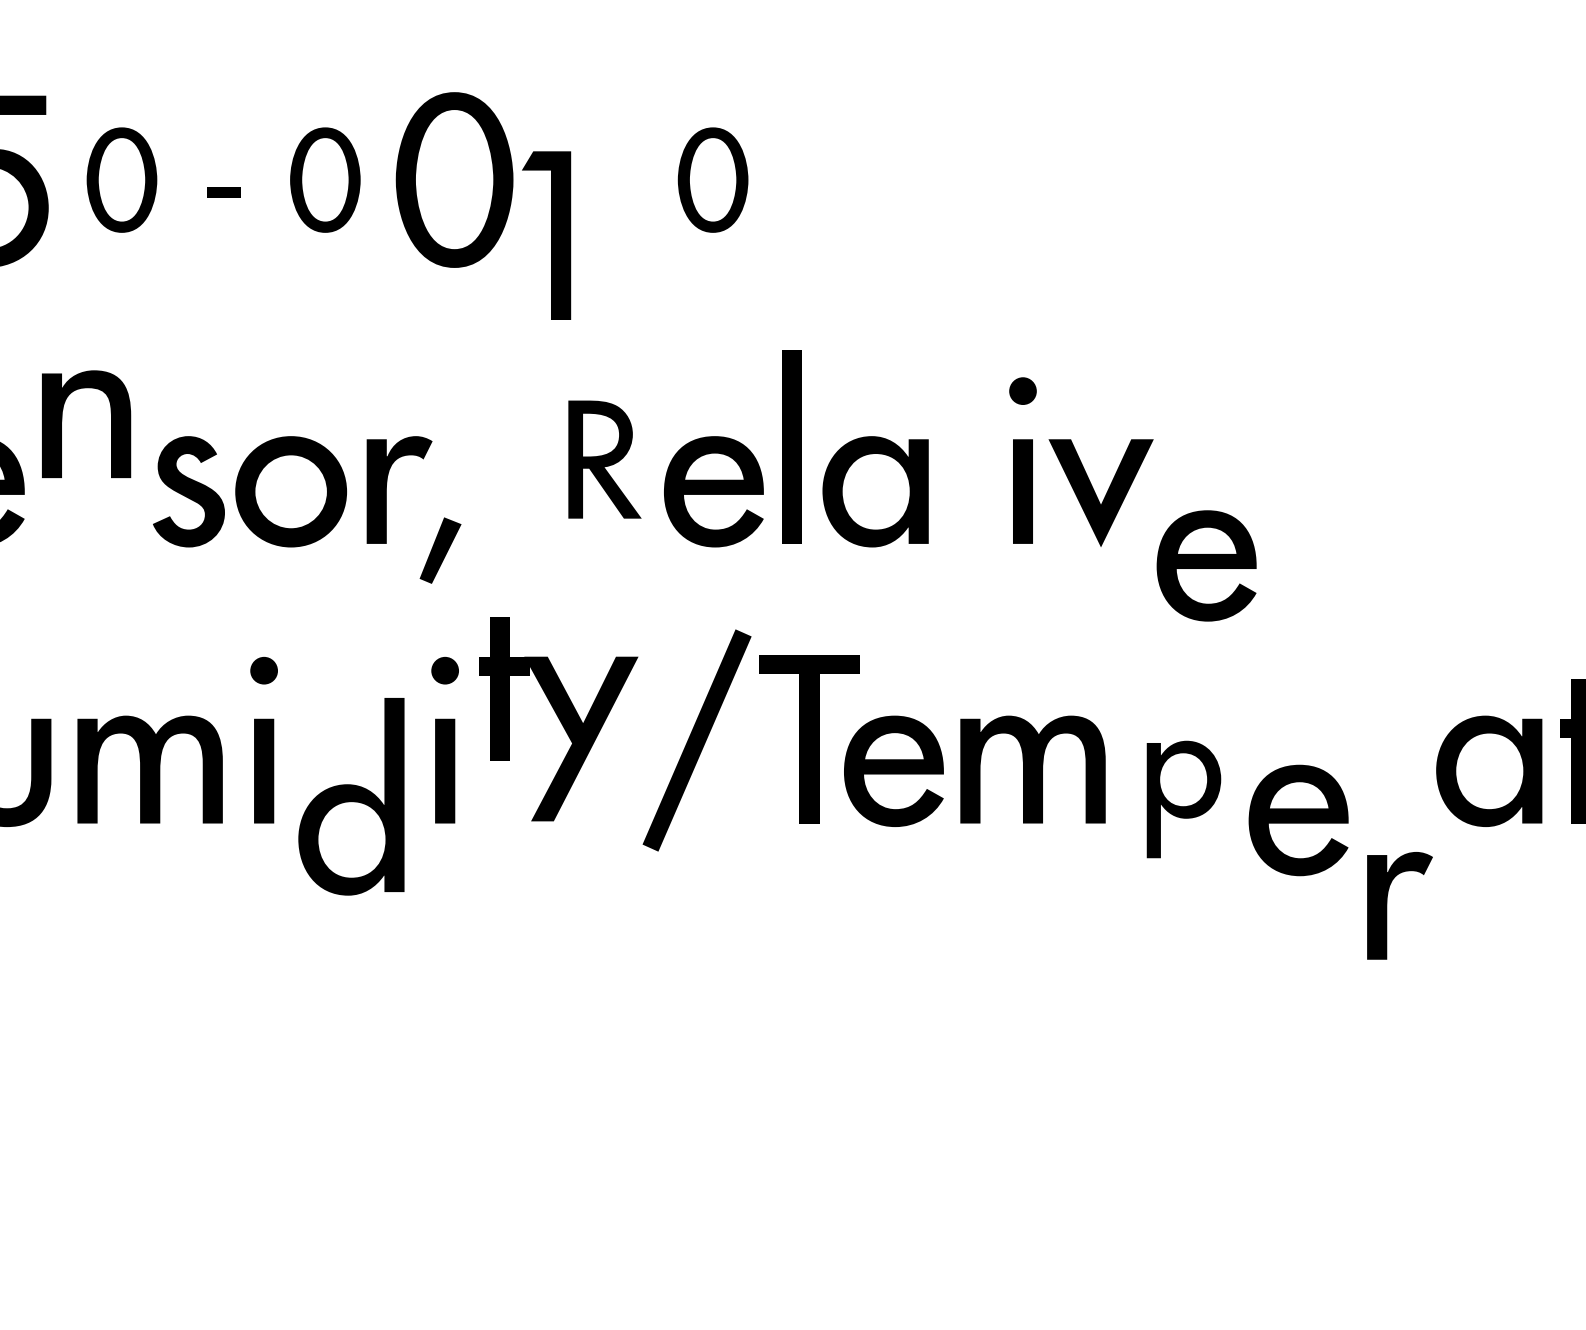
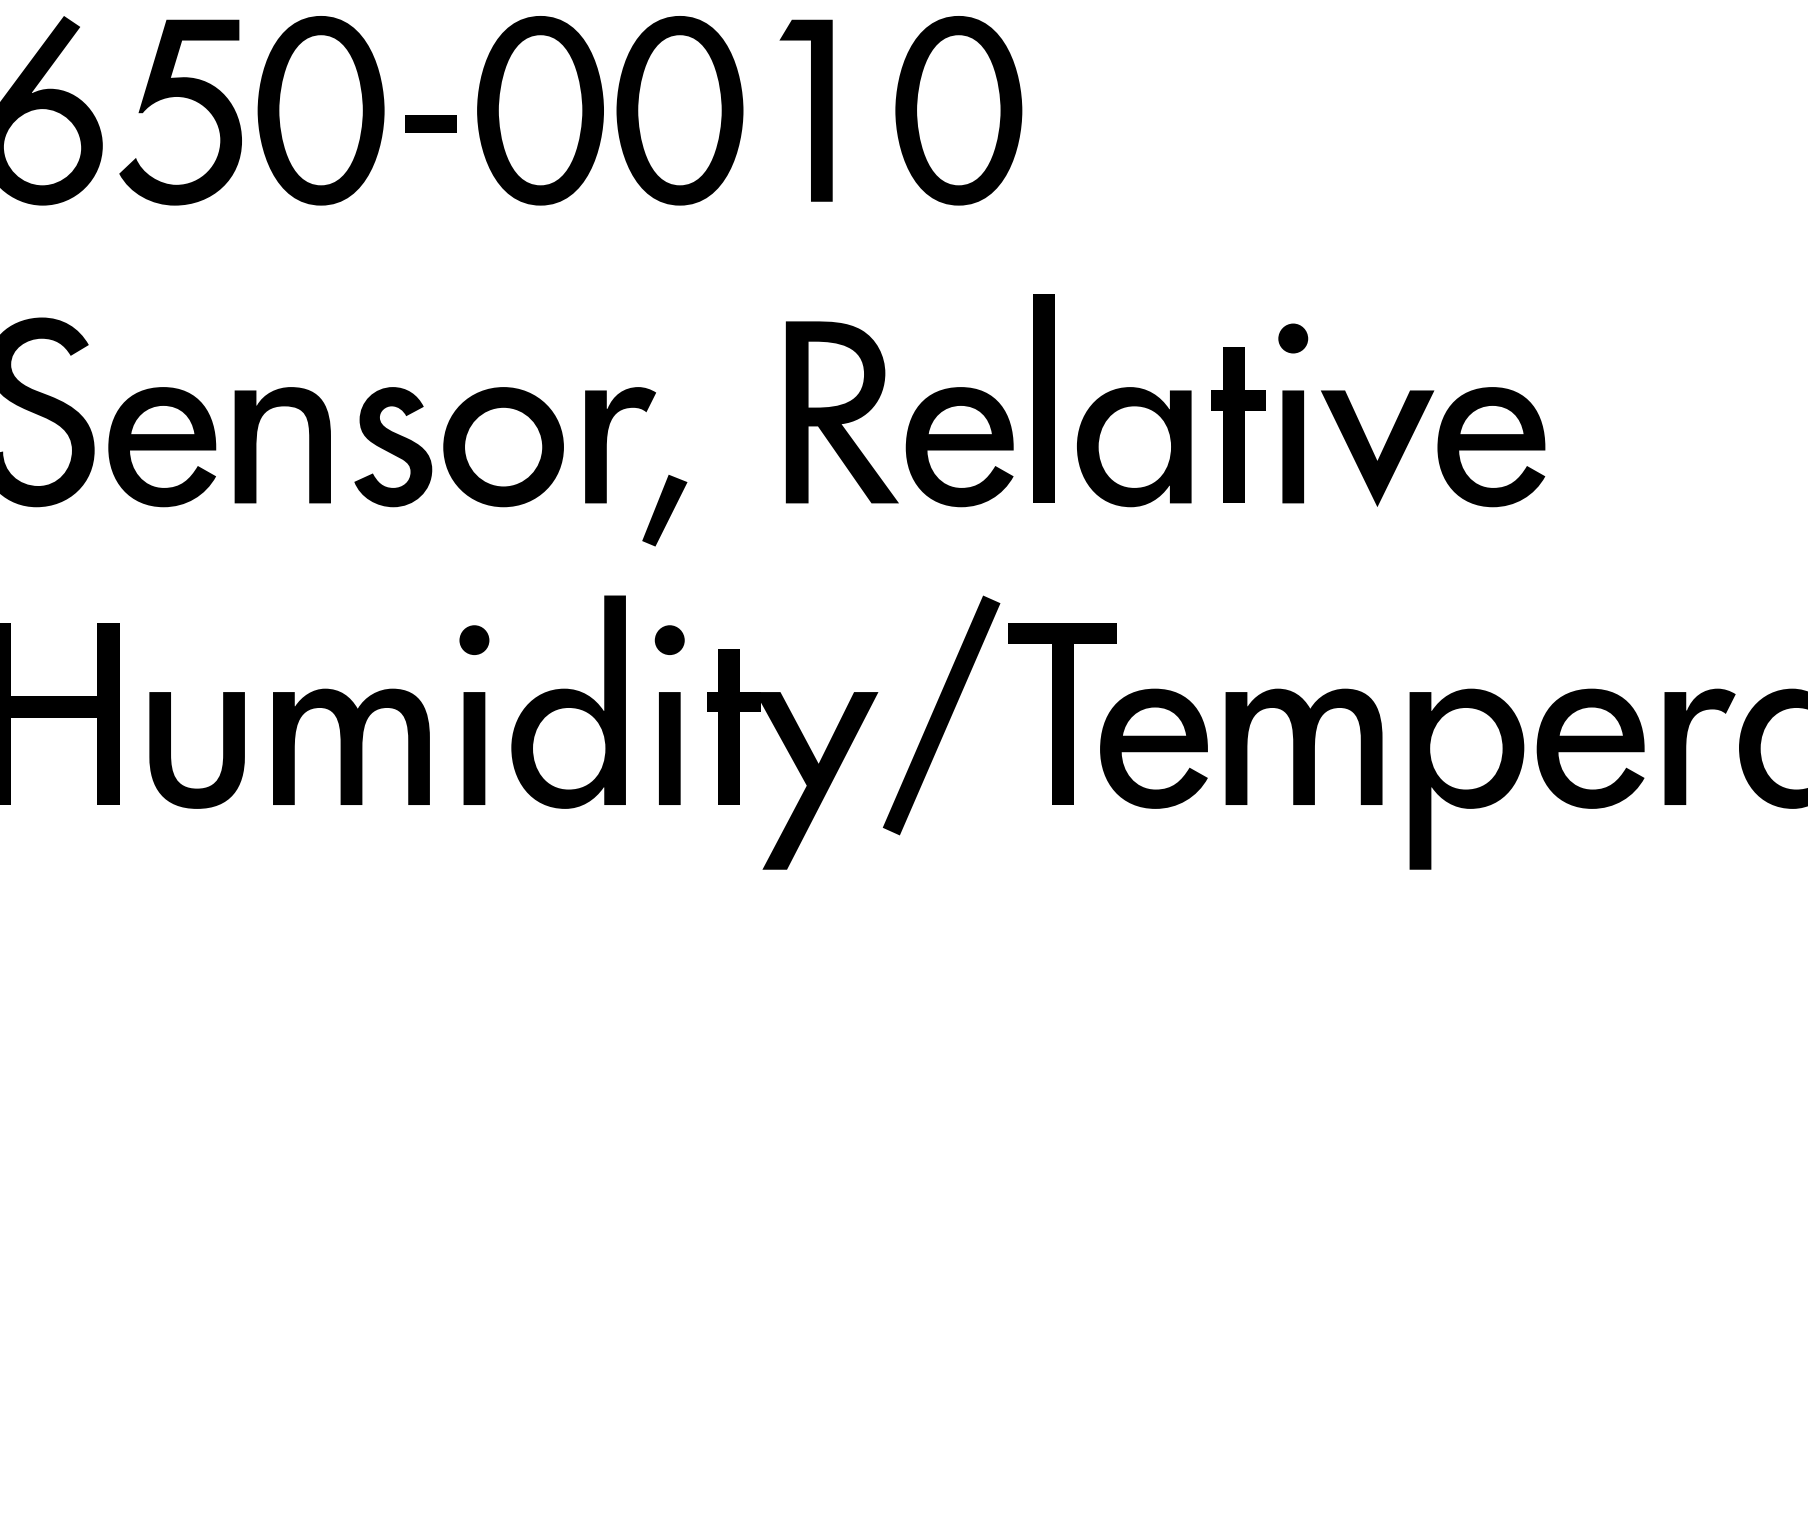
part: (121, 179) -> (320, 110), size x1.67
part: (325, 179) -> (540, 110), size x1.67
part: (712, 179) -> (958, 110), size x1.67
part: (223, 191) -> (430, 123), size x1.43
part: (545, 235) -> (805, 110), moved
part: (62, 424) -> (256, 445), moved
part: (604, 459) -> (841, 412), size x1.43
fill: (972, 471) -> (1238, 425), added
part: (1206, 566) -> (1491, 447), moved
part: (558, 719) -> (792, 759), moved
part: (351, 796) -> (568, 701), moved
part: (1183, 798) -> (1466, 778), size x1.43
part: (1298, 820) -> (1590, 748), moved
part: (1387, 905) -> (1686, 746), moved

